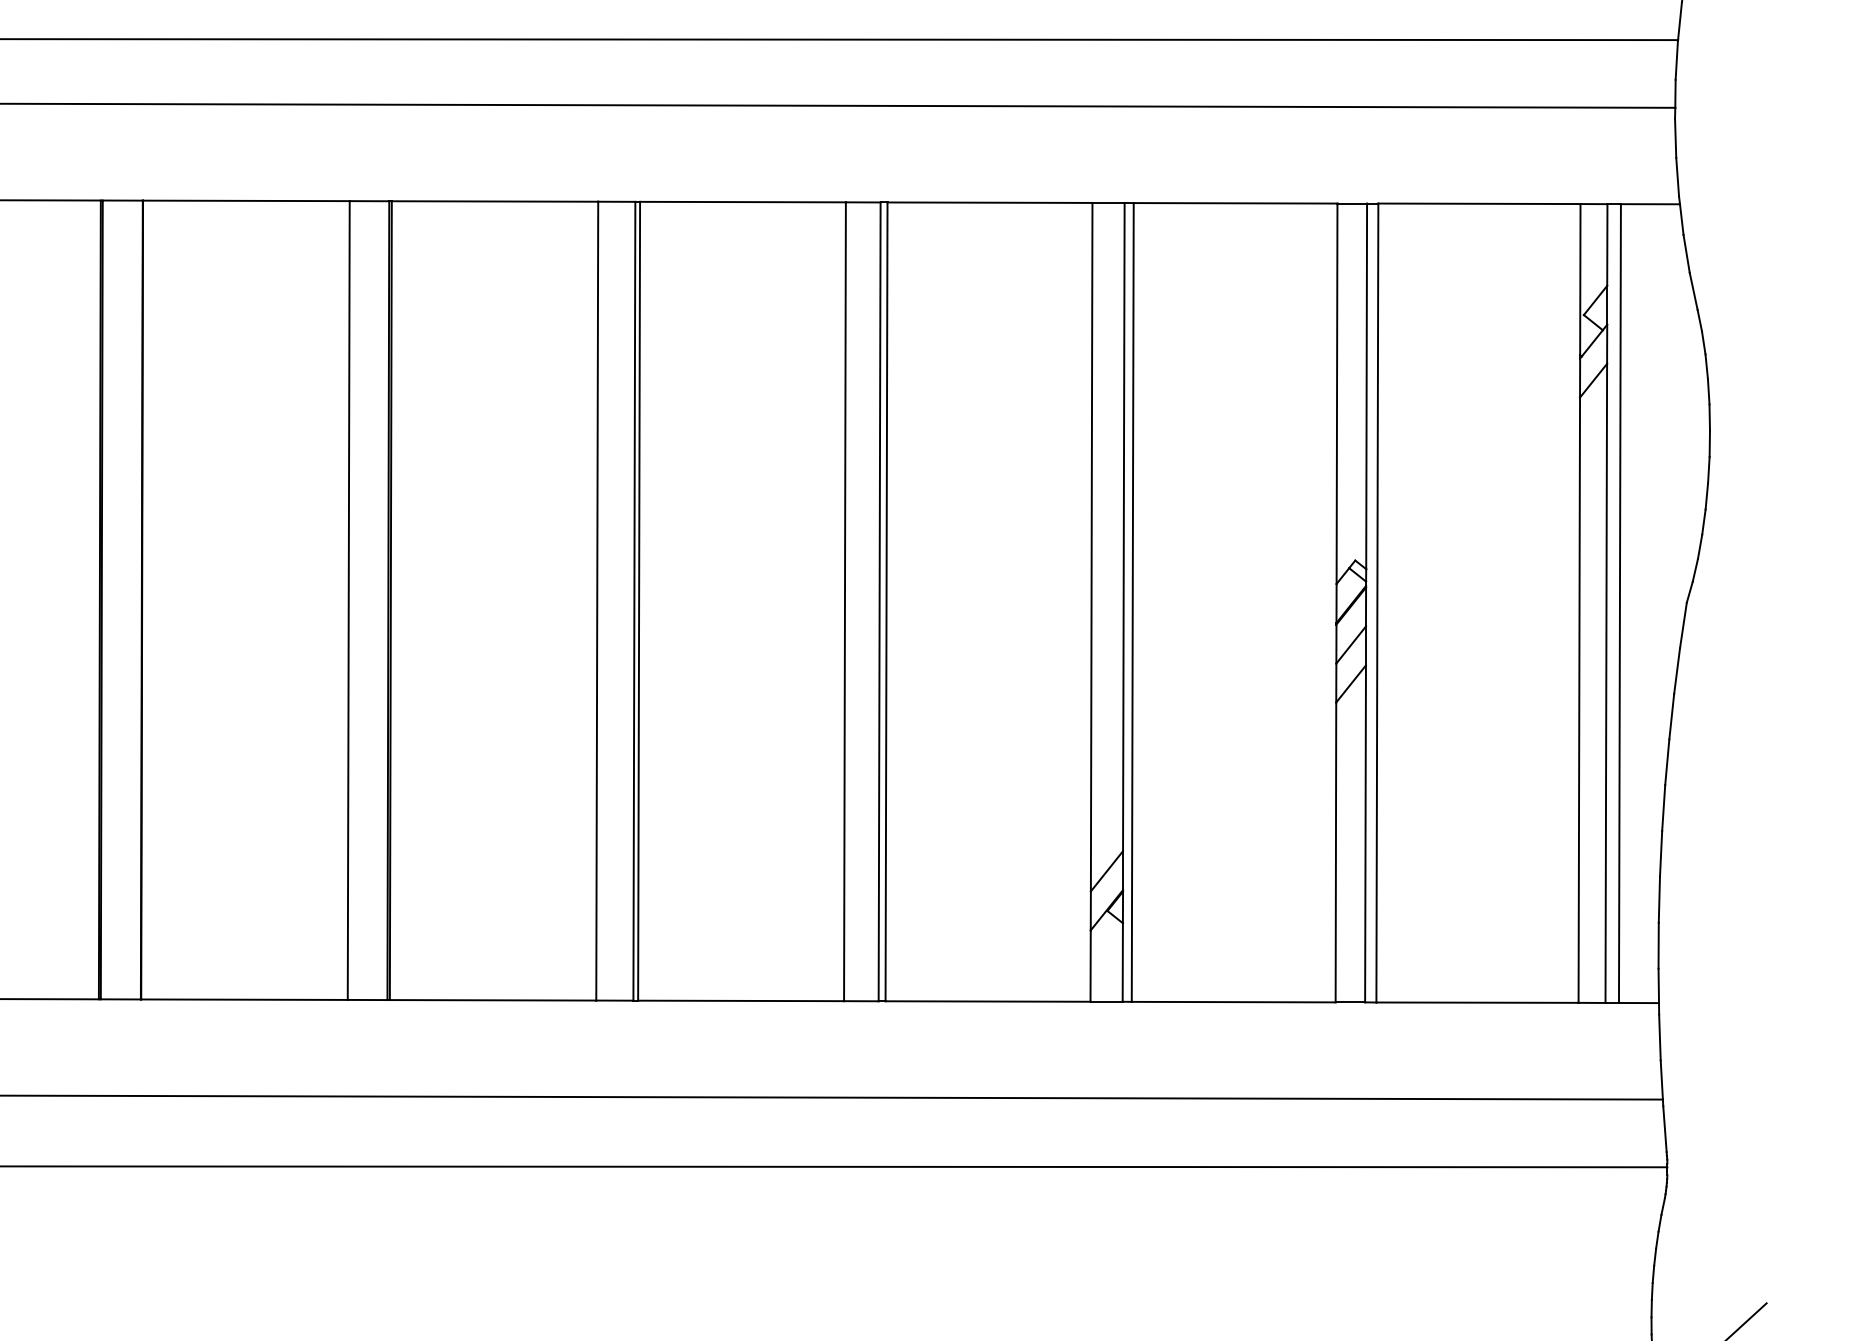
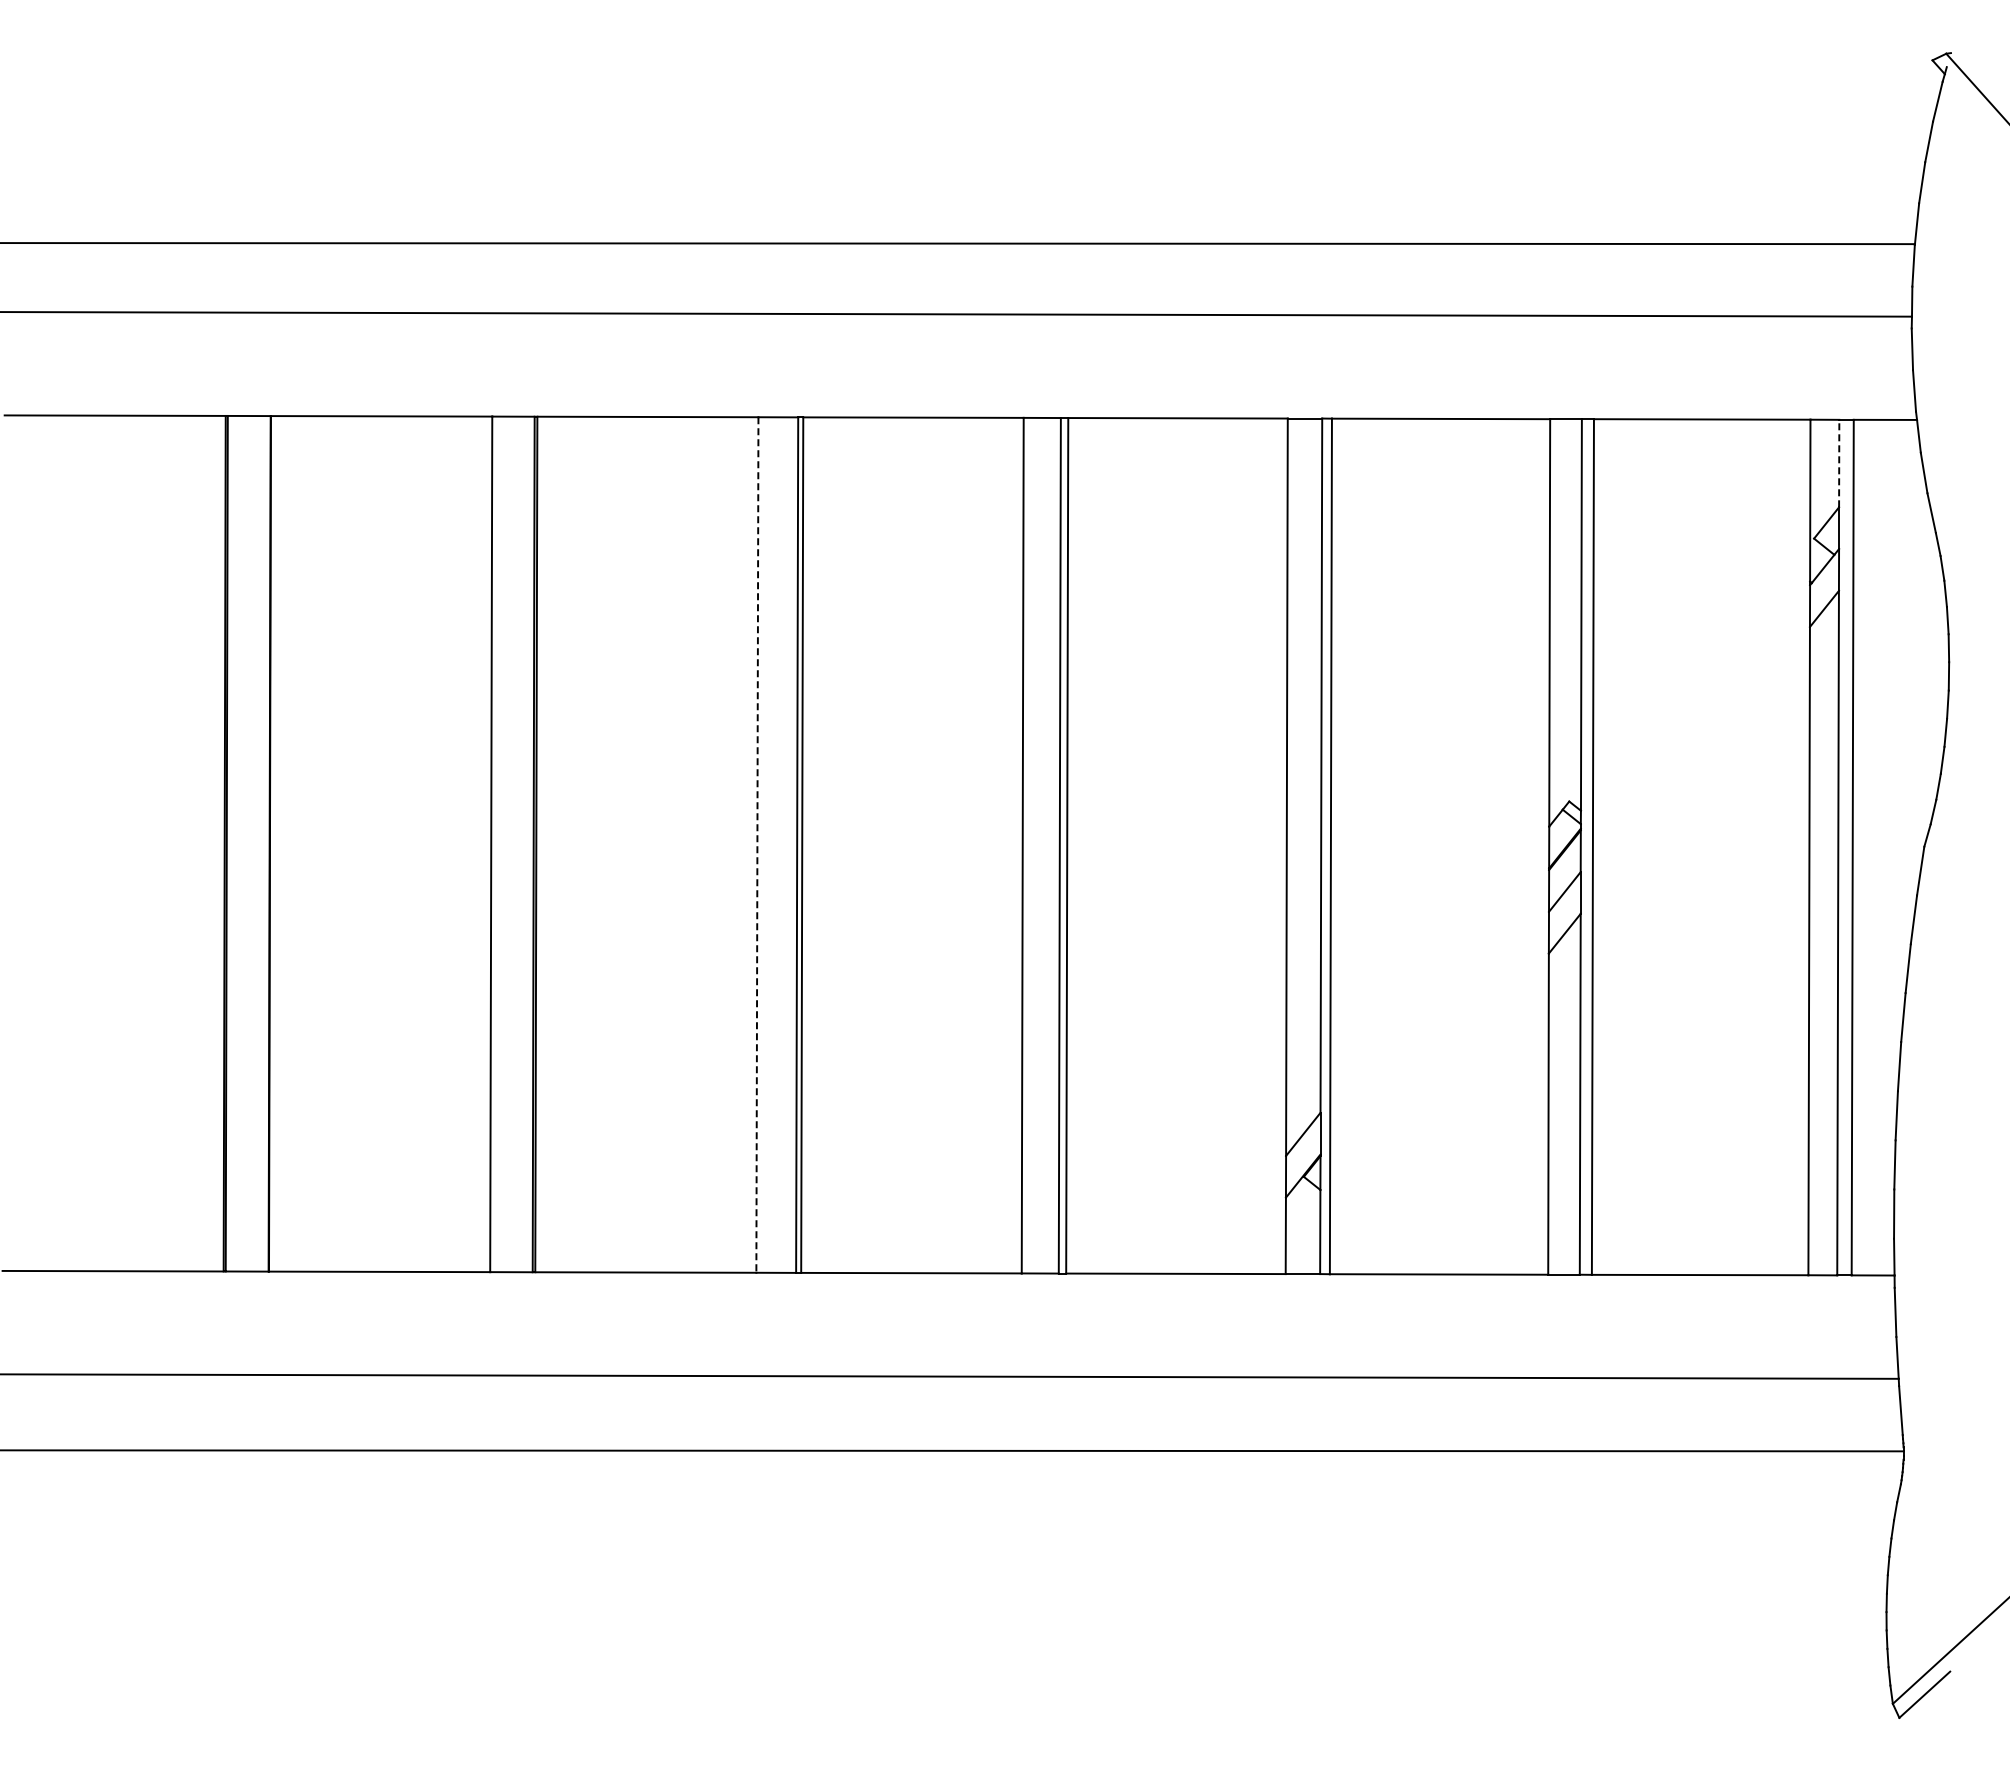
line: (1607, 244) -> (1839, 463), solid -> dashed
line: (597, 601) -> (757, 845), solid -> dashed

